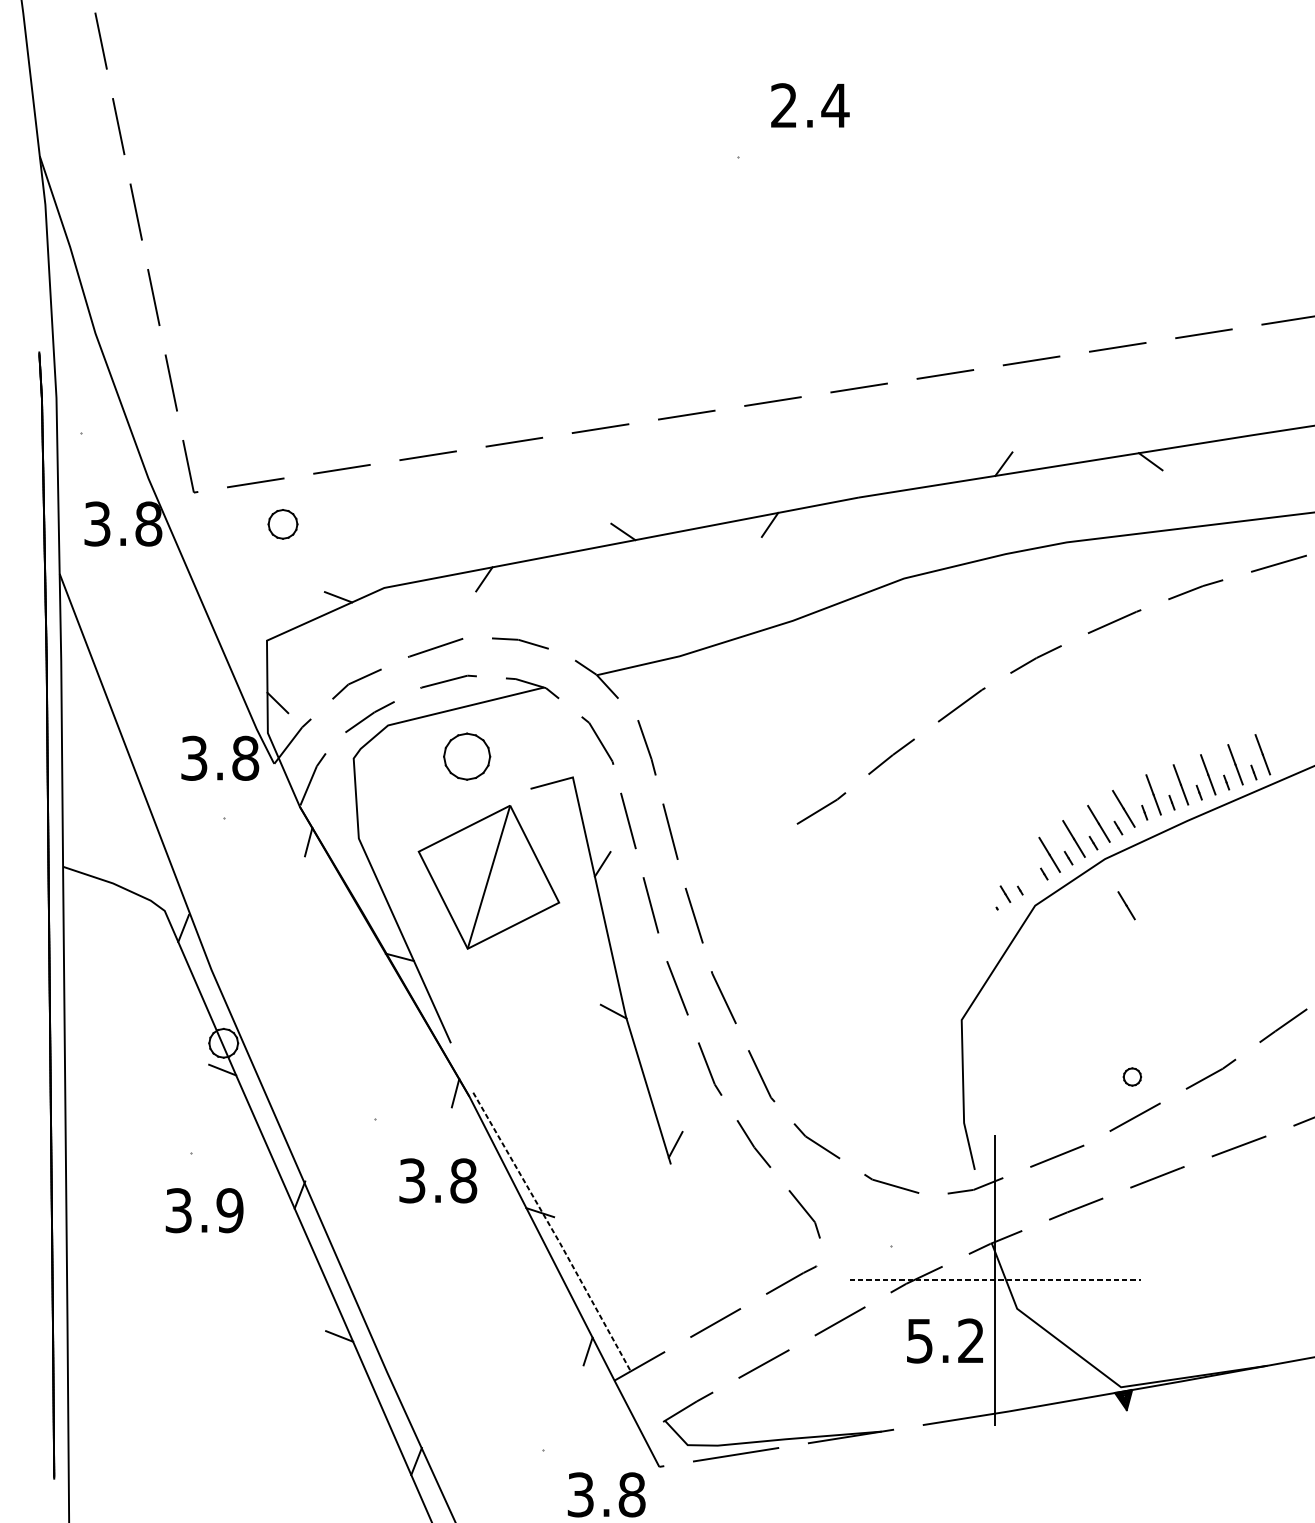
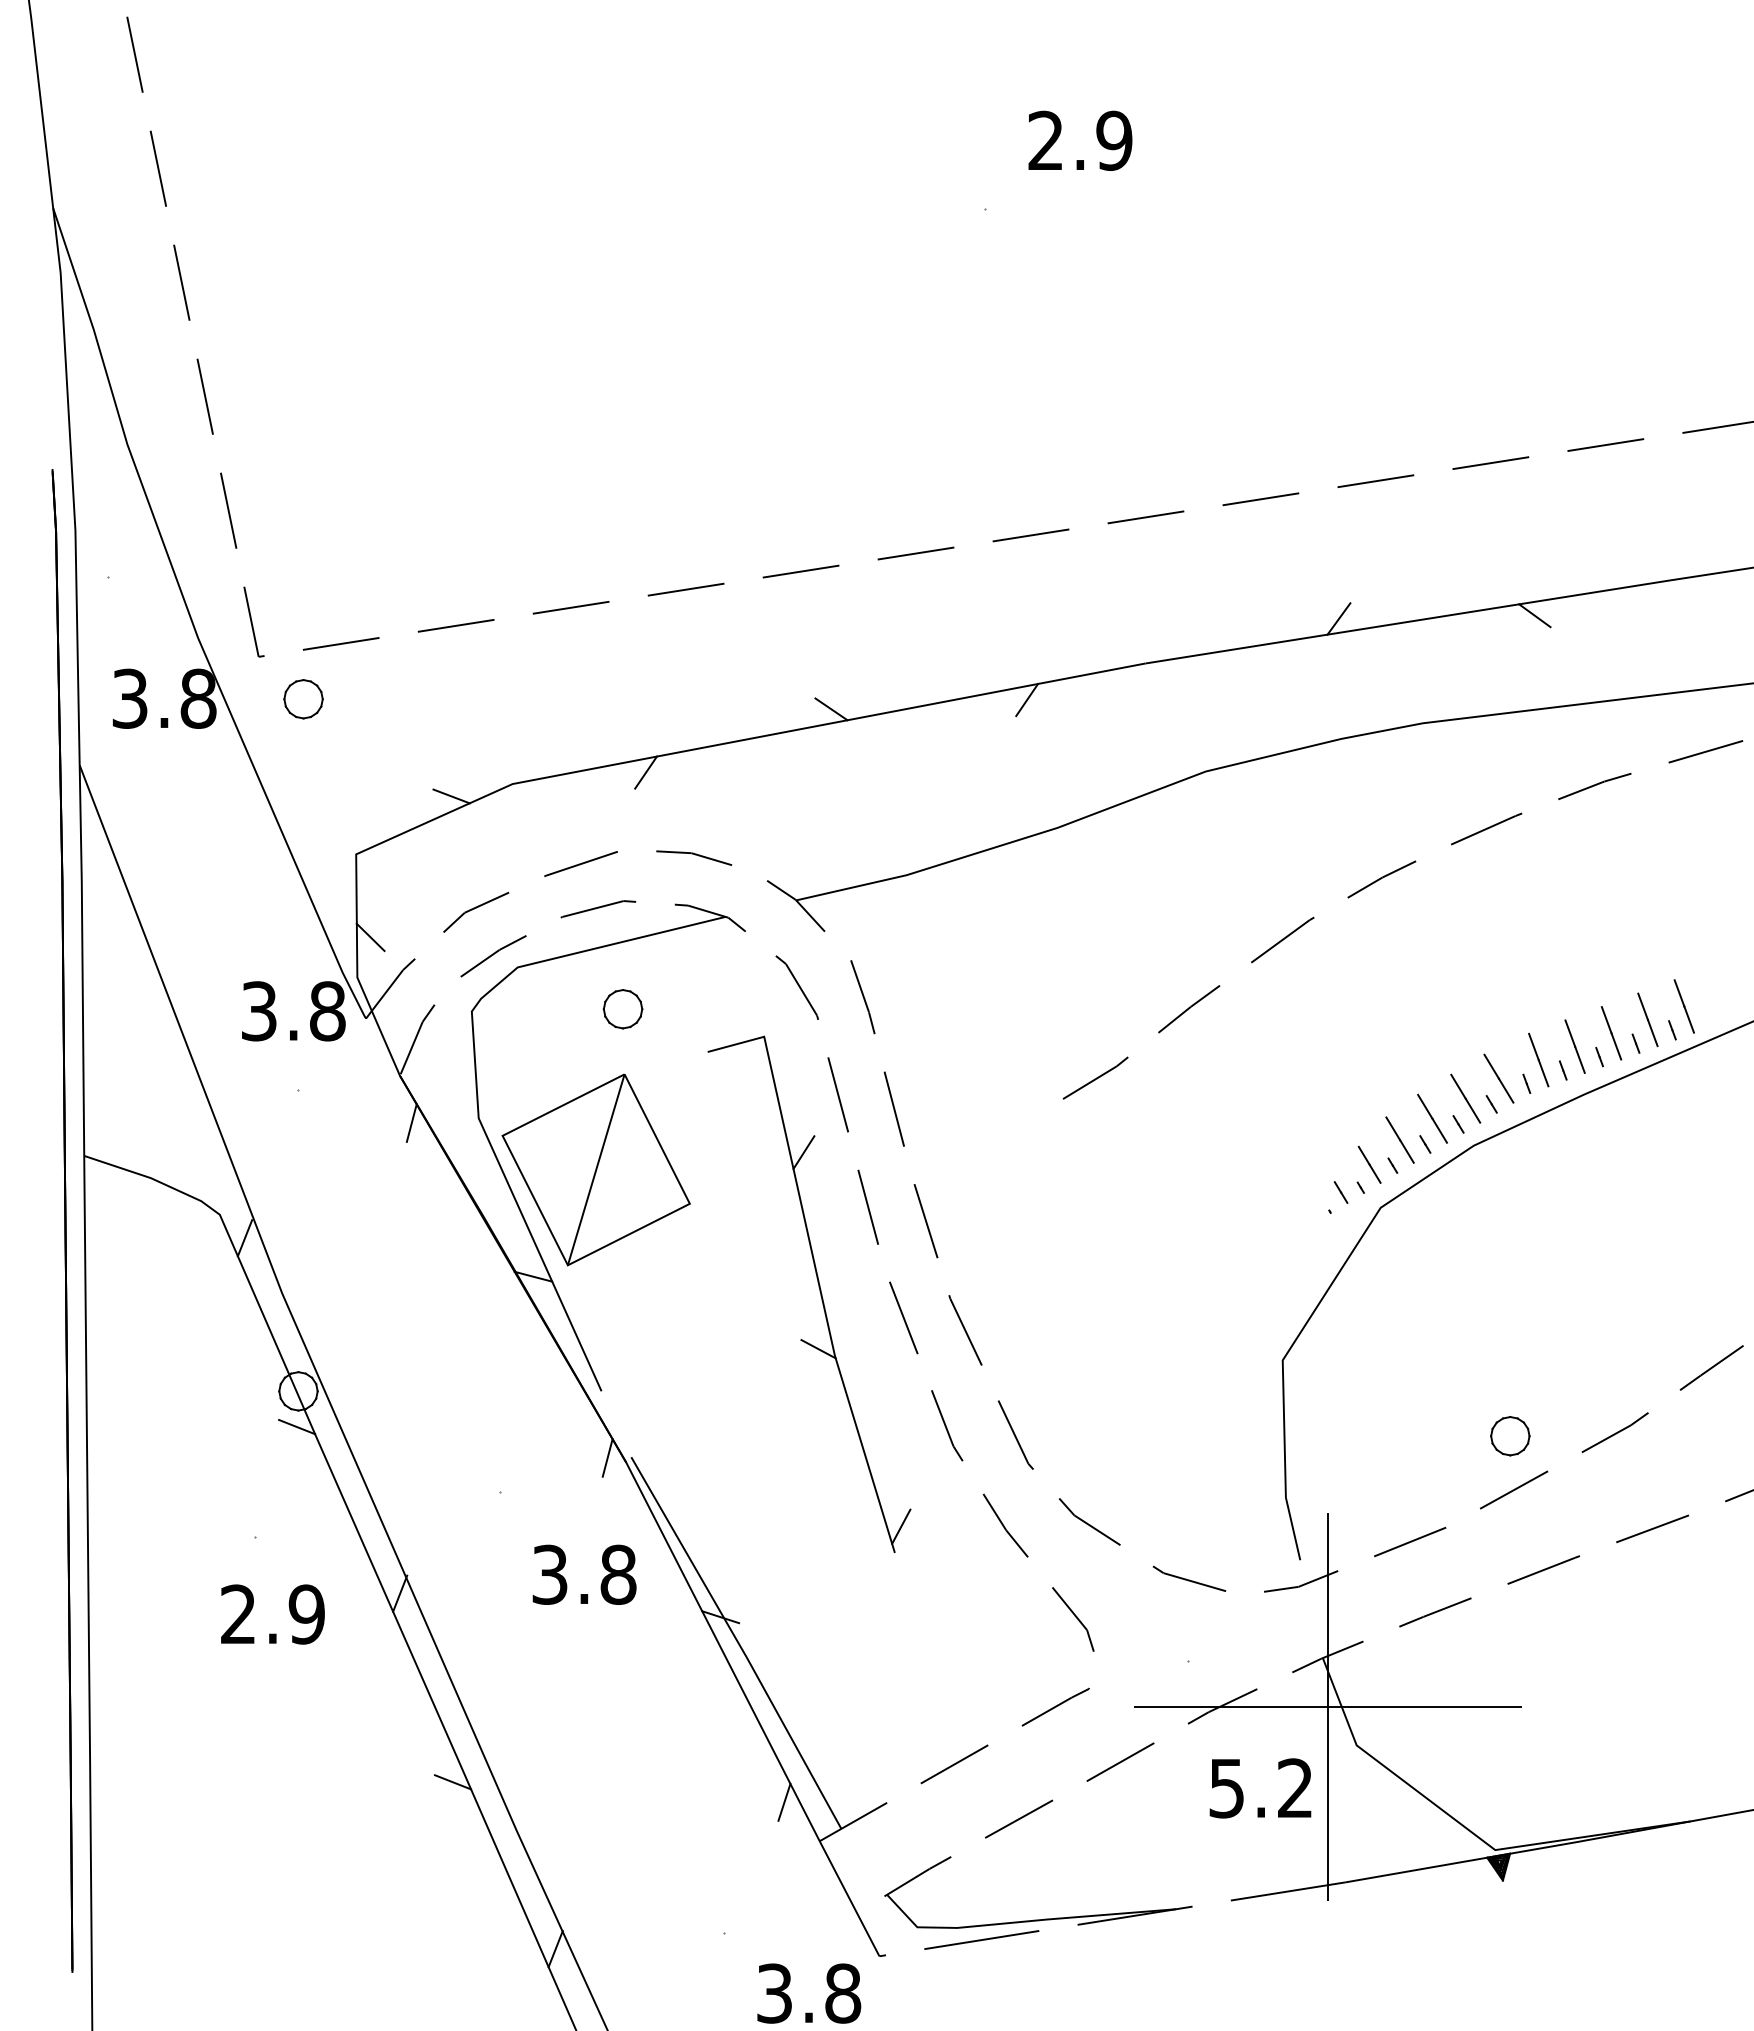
text: (835, 105) -> (1114, 140), 2.4 -> 2.9
part: (282, 524) -> (303, 699), moved
part: (466, 757) -> (622, 1009), size x0.62
part: (488, 876) -> (595, 1169), moved
line: (1126, 905) -> (1369, 1164), moved
part: (1132, 1077) -> (1510, 1436), size x1.67
text: (178, 1210) -> (238, 1614), 3.9 -> 2.9
line: (553, 1231) -> (738, 1642), dashed -> solid
line: (995, 1280) -> (1327, 1707), dashed -> solid

